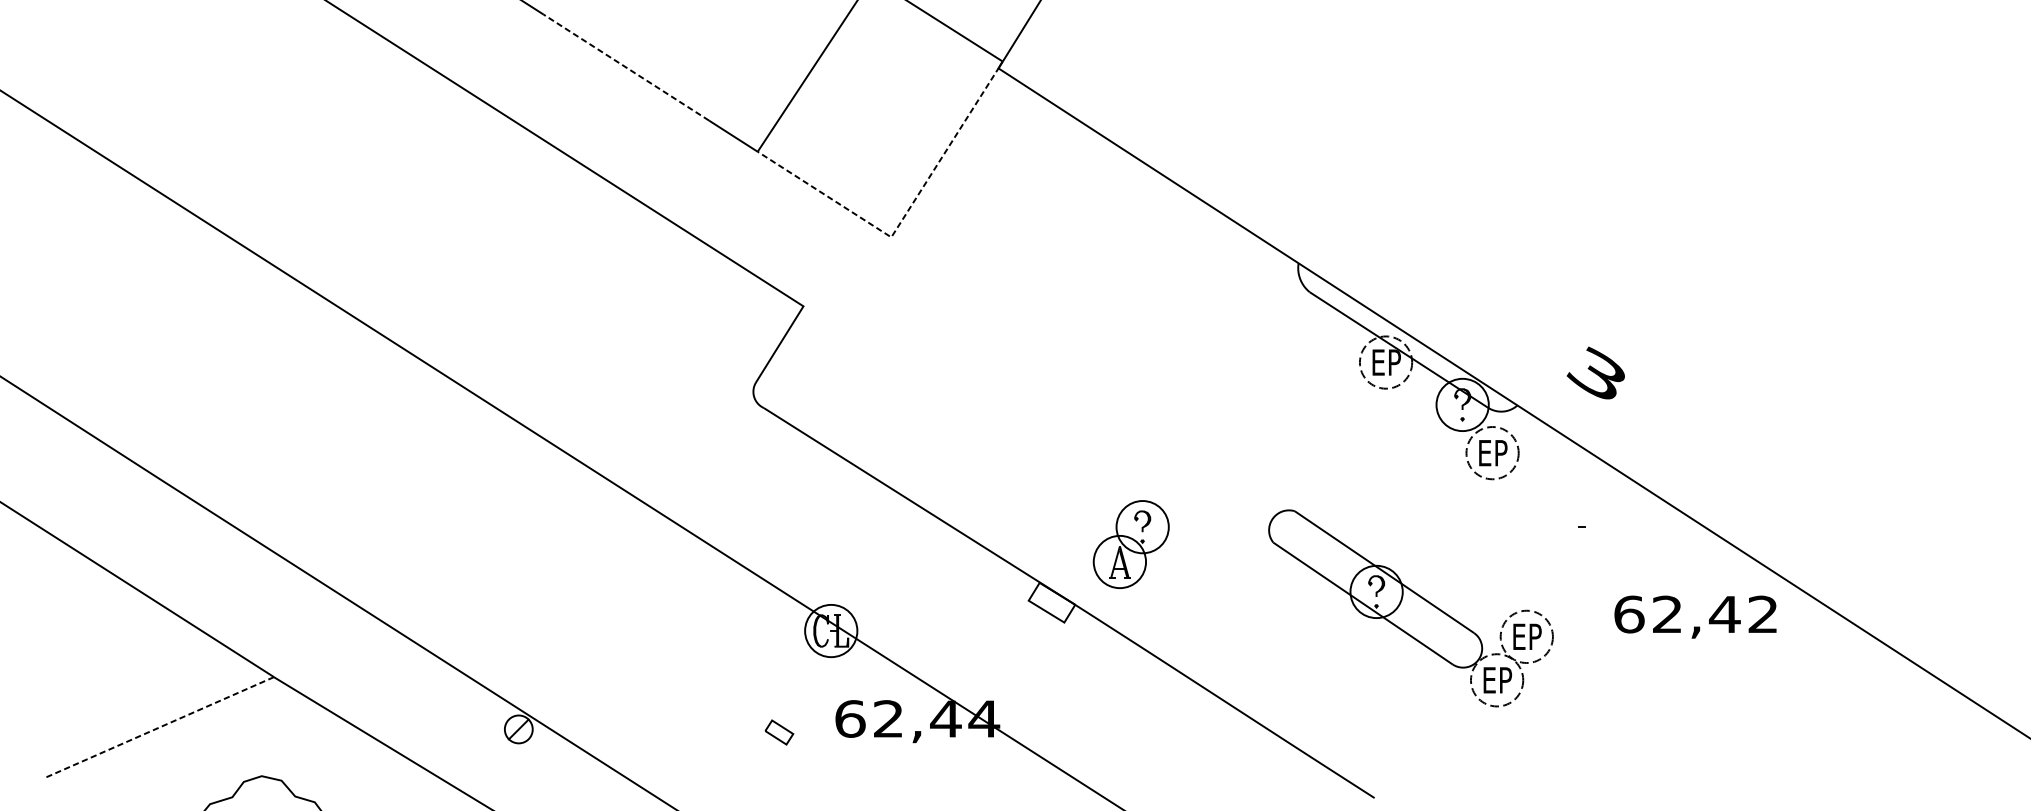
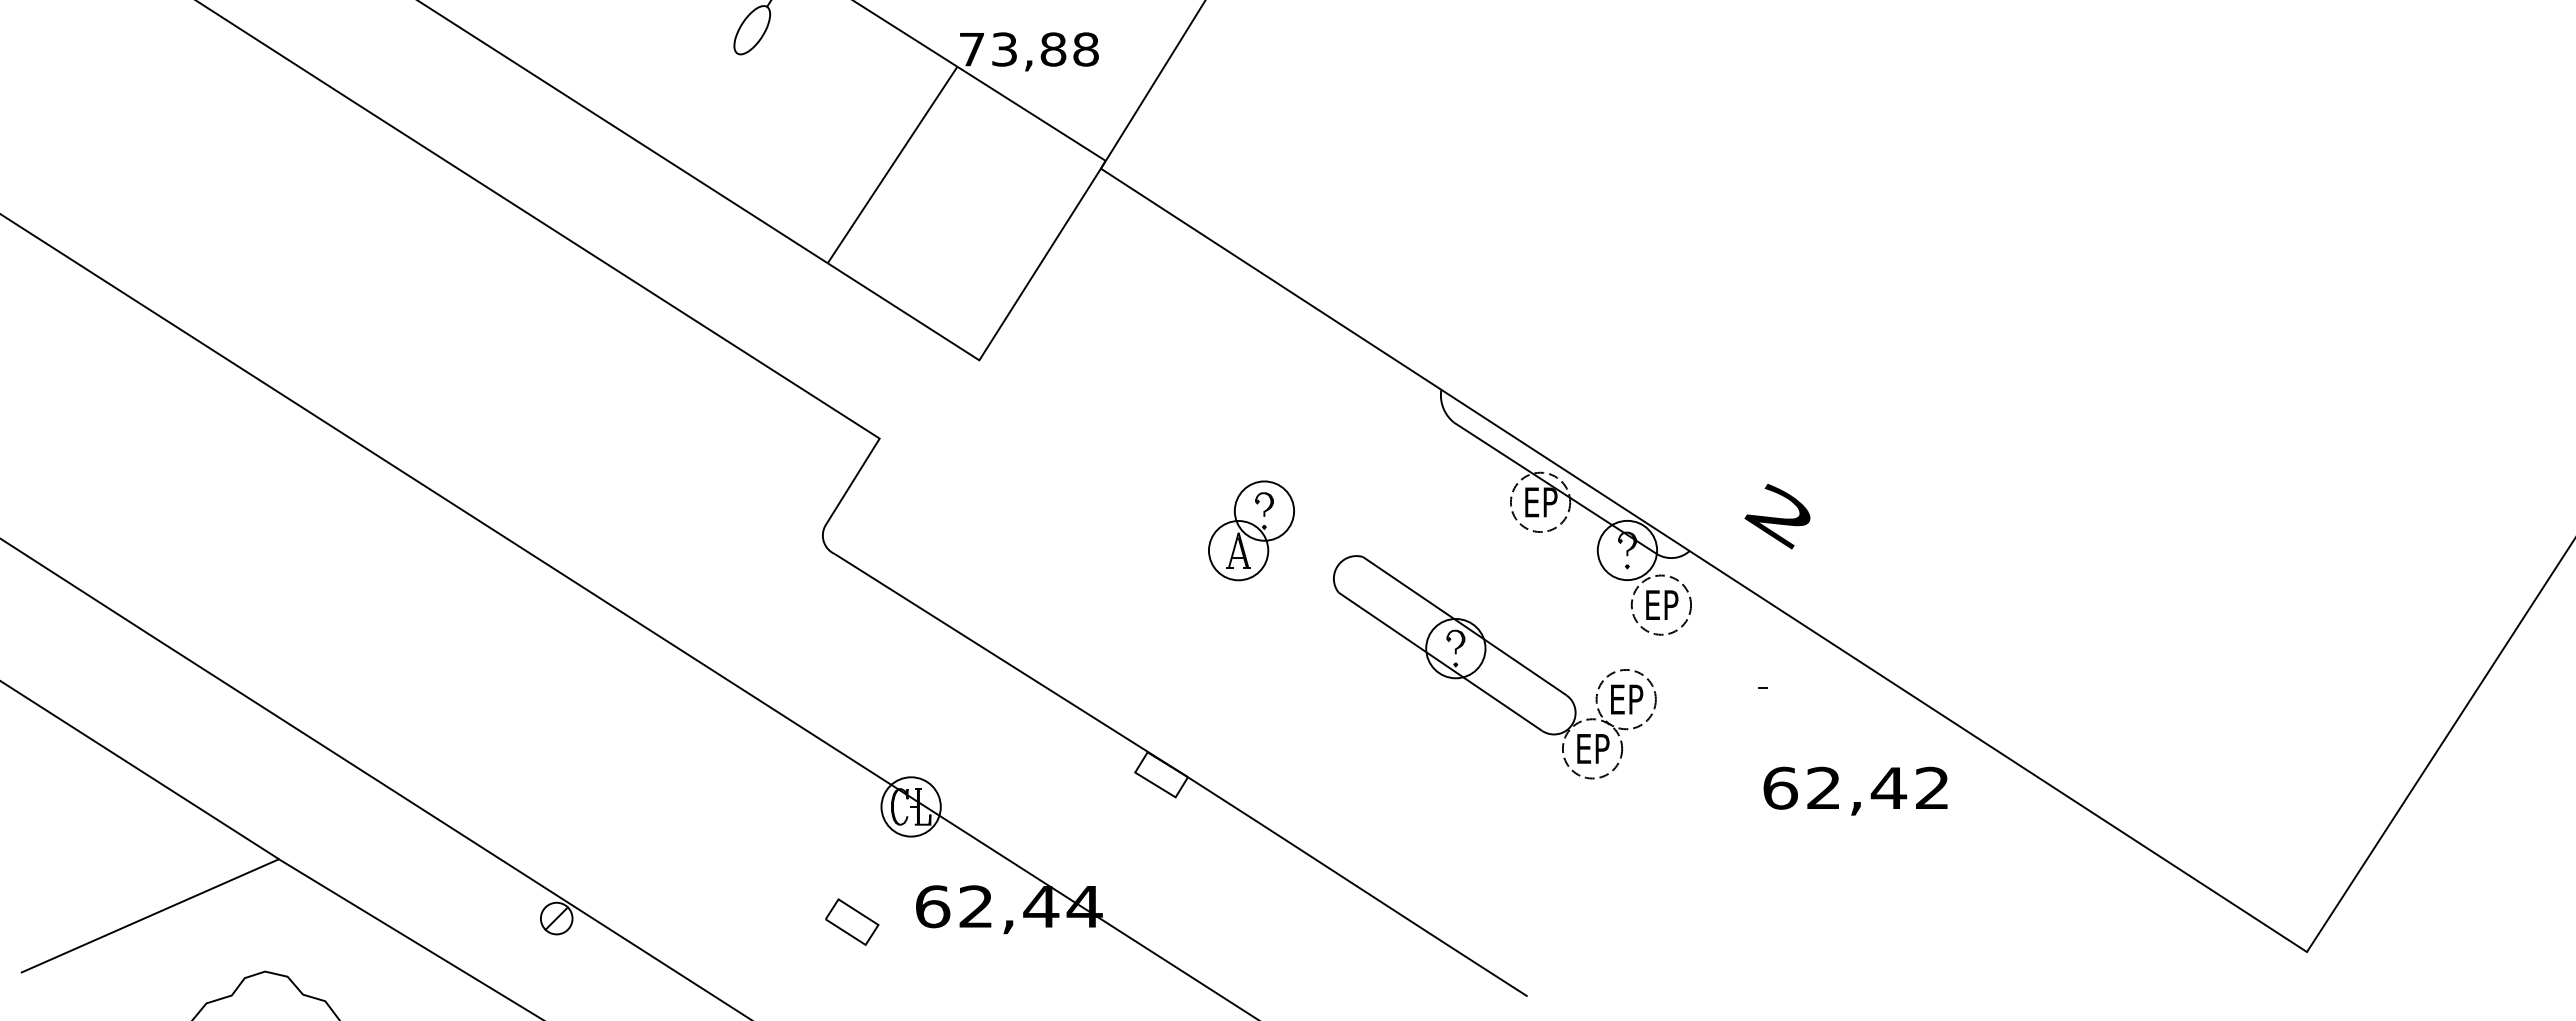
line: (626, 67) -> (678, 167), dashed -> solid
line: (902, 219) -> (991, 340), dashed -> solid
text: (1594, 375) -> (1777, 516), 3 -> 2
part: (1131, 544) -> (1251, 530), moved
part: (1410, 608) -> (1494, 667), moved
text: (1695, 616) -> (1855, 790), moved
line: (159, 727) -> (149, 916), dashed -> solid
part: (779, 732) -> (852, 921), size x1.67

